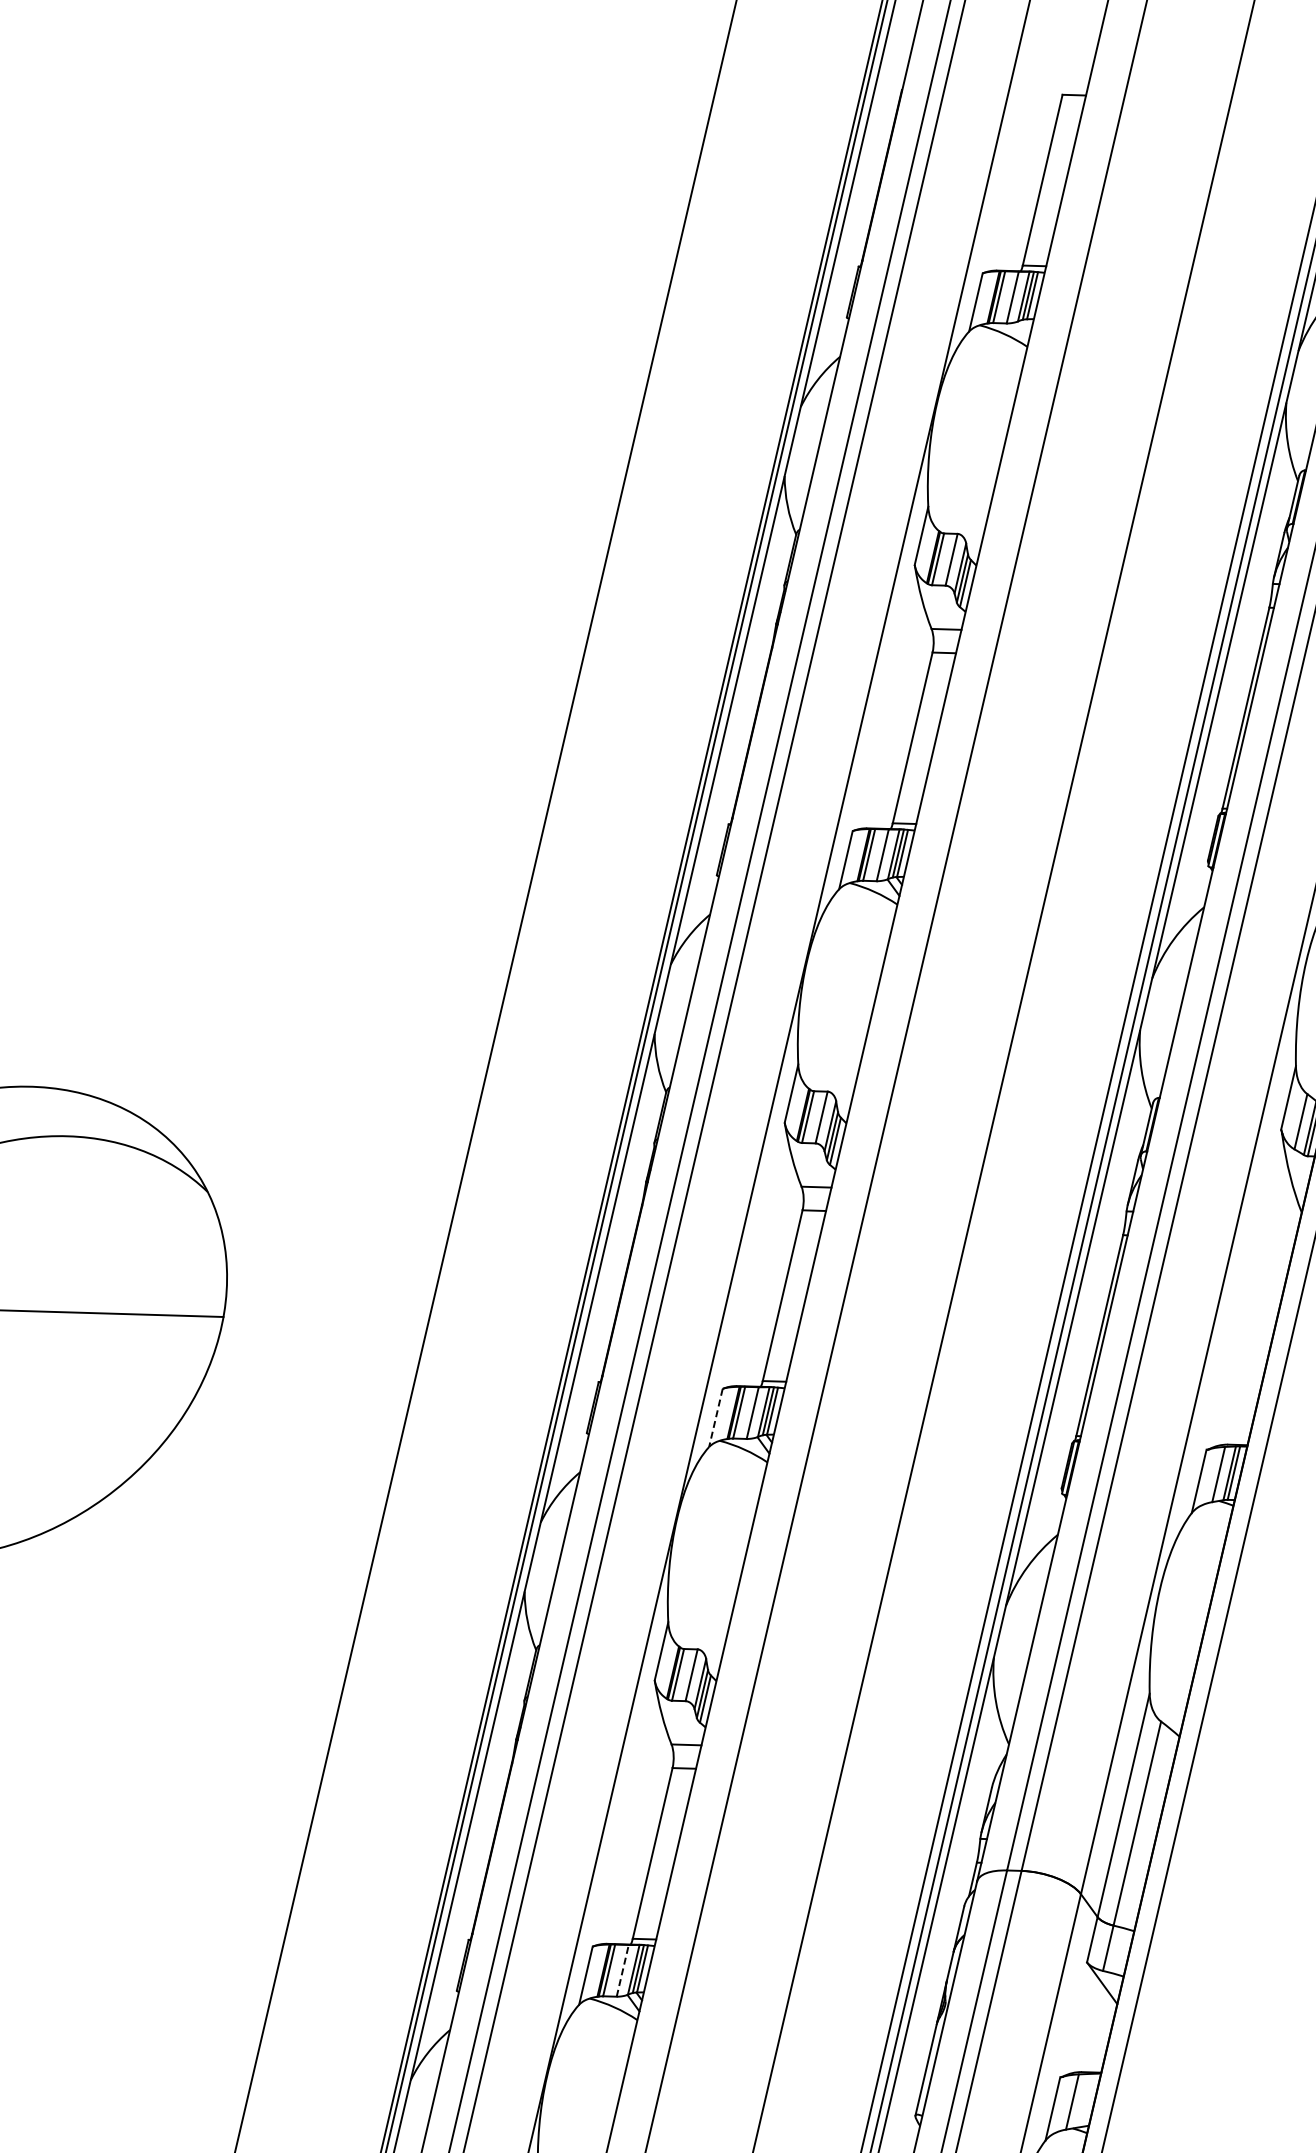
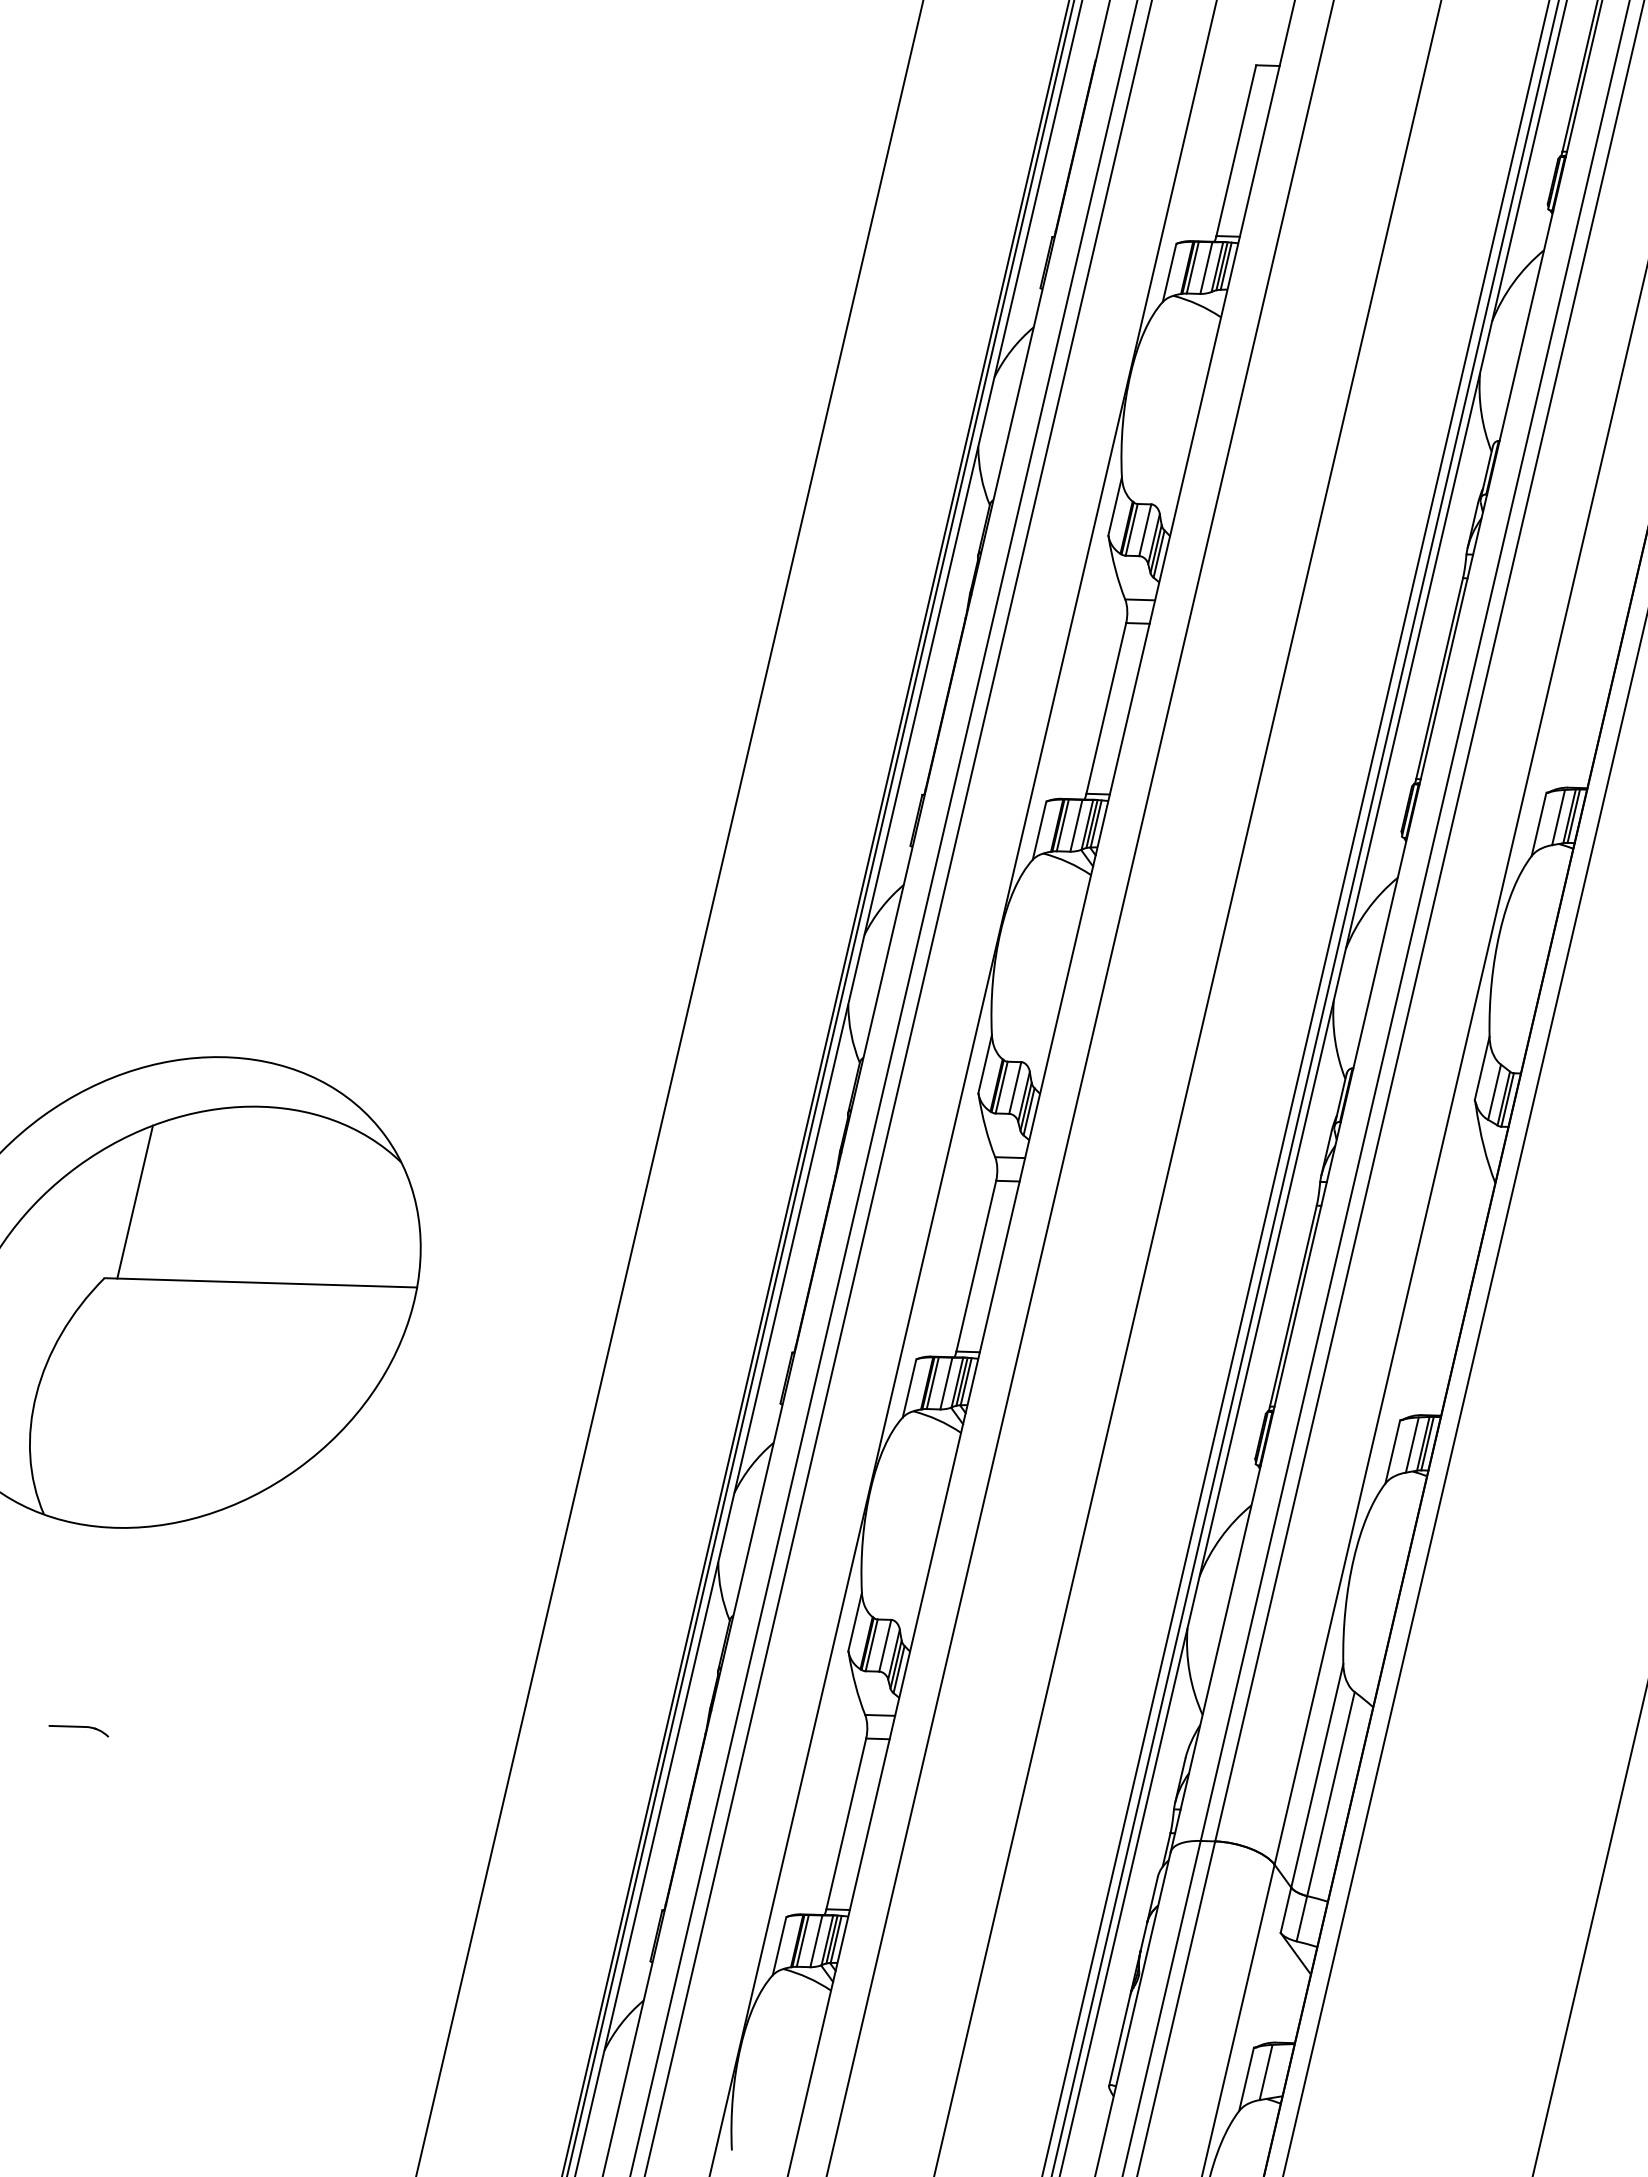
line: (715, 1418) -> (909, 1388), dashed -> solid
line: (622, 1971) -> (816, 1941), dashed -> solid

